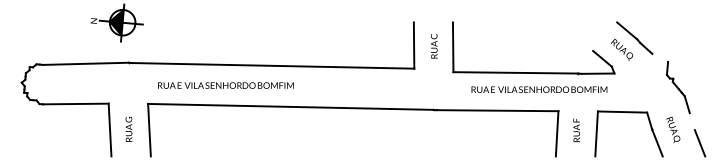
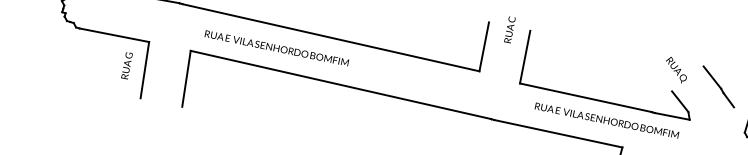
text: (434, 46) -> (510, 30), moved
text: (621, 49) -> (675, 69), moved
text: (128, 128) -> (126, 64), moved

